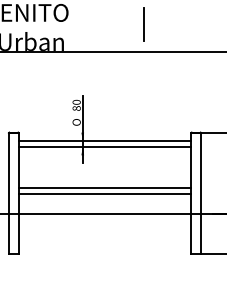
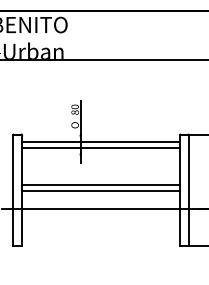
line: (143, 24) -> (136, 35), removed

